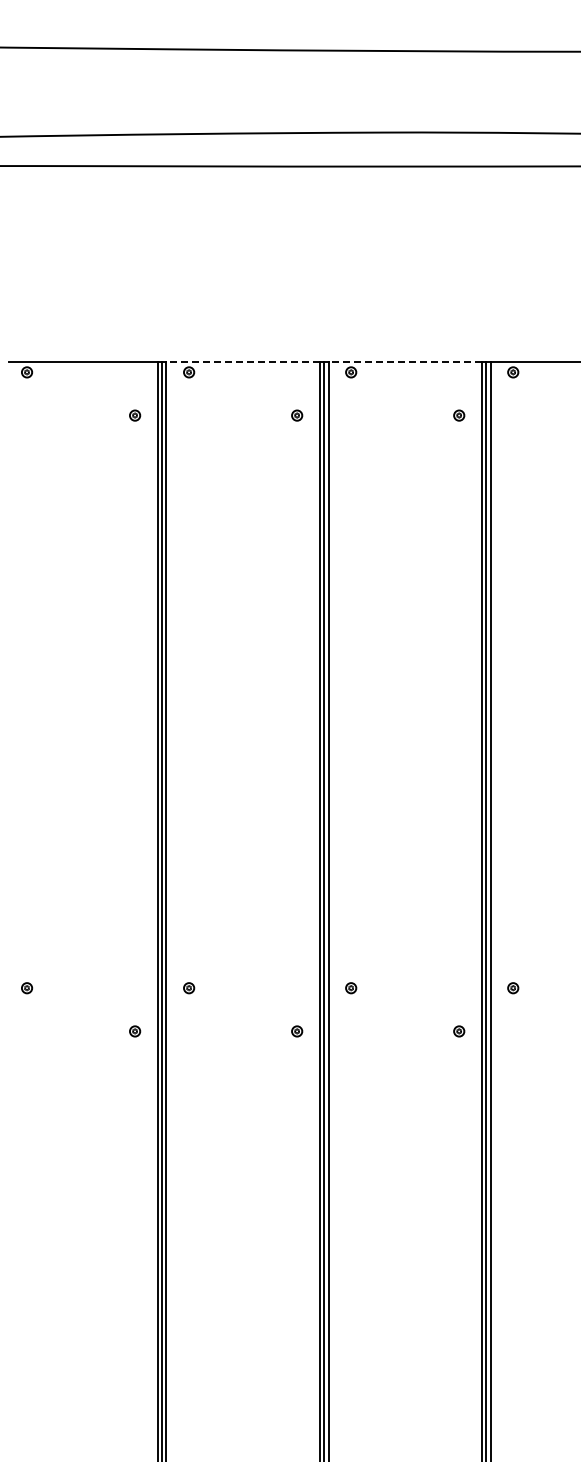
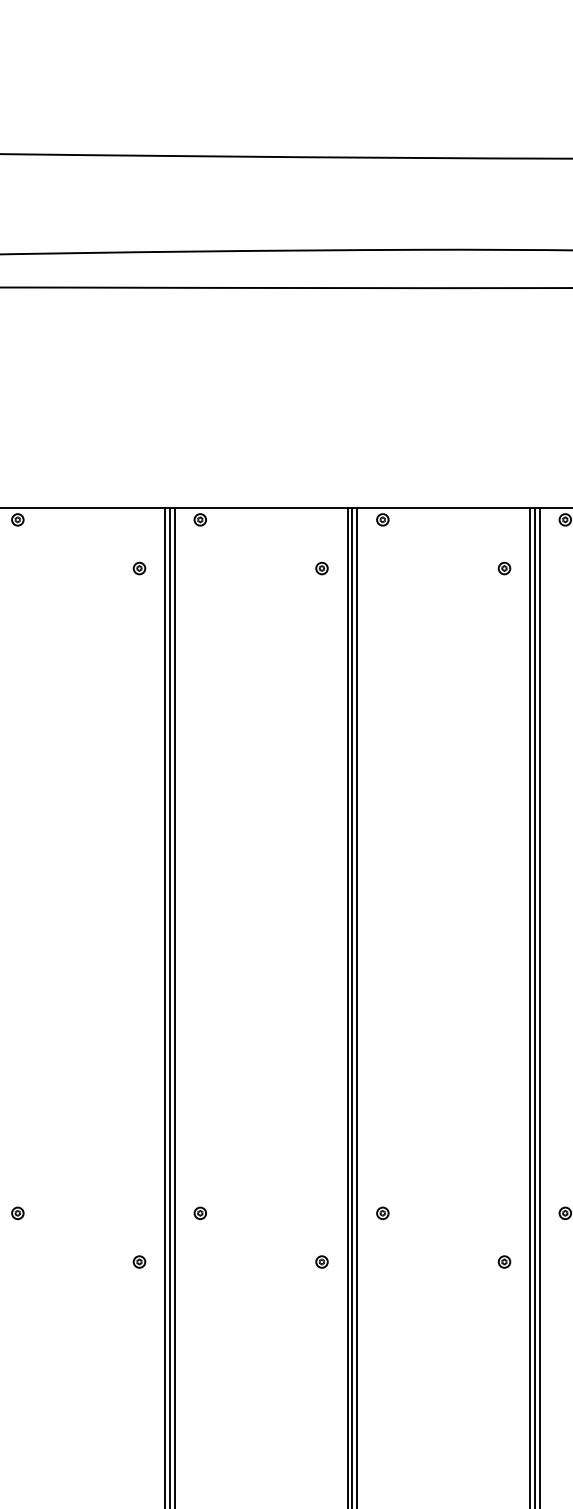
line: (243, 361) -> (261, 507), dashed -> solid
line: (405, 361) -> (444, 507), dashed -> solid

